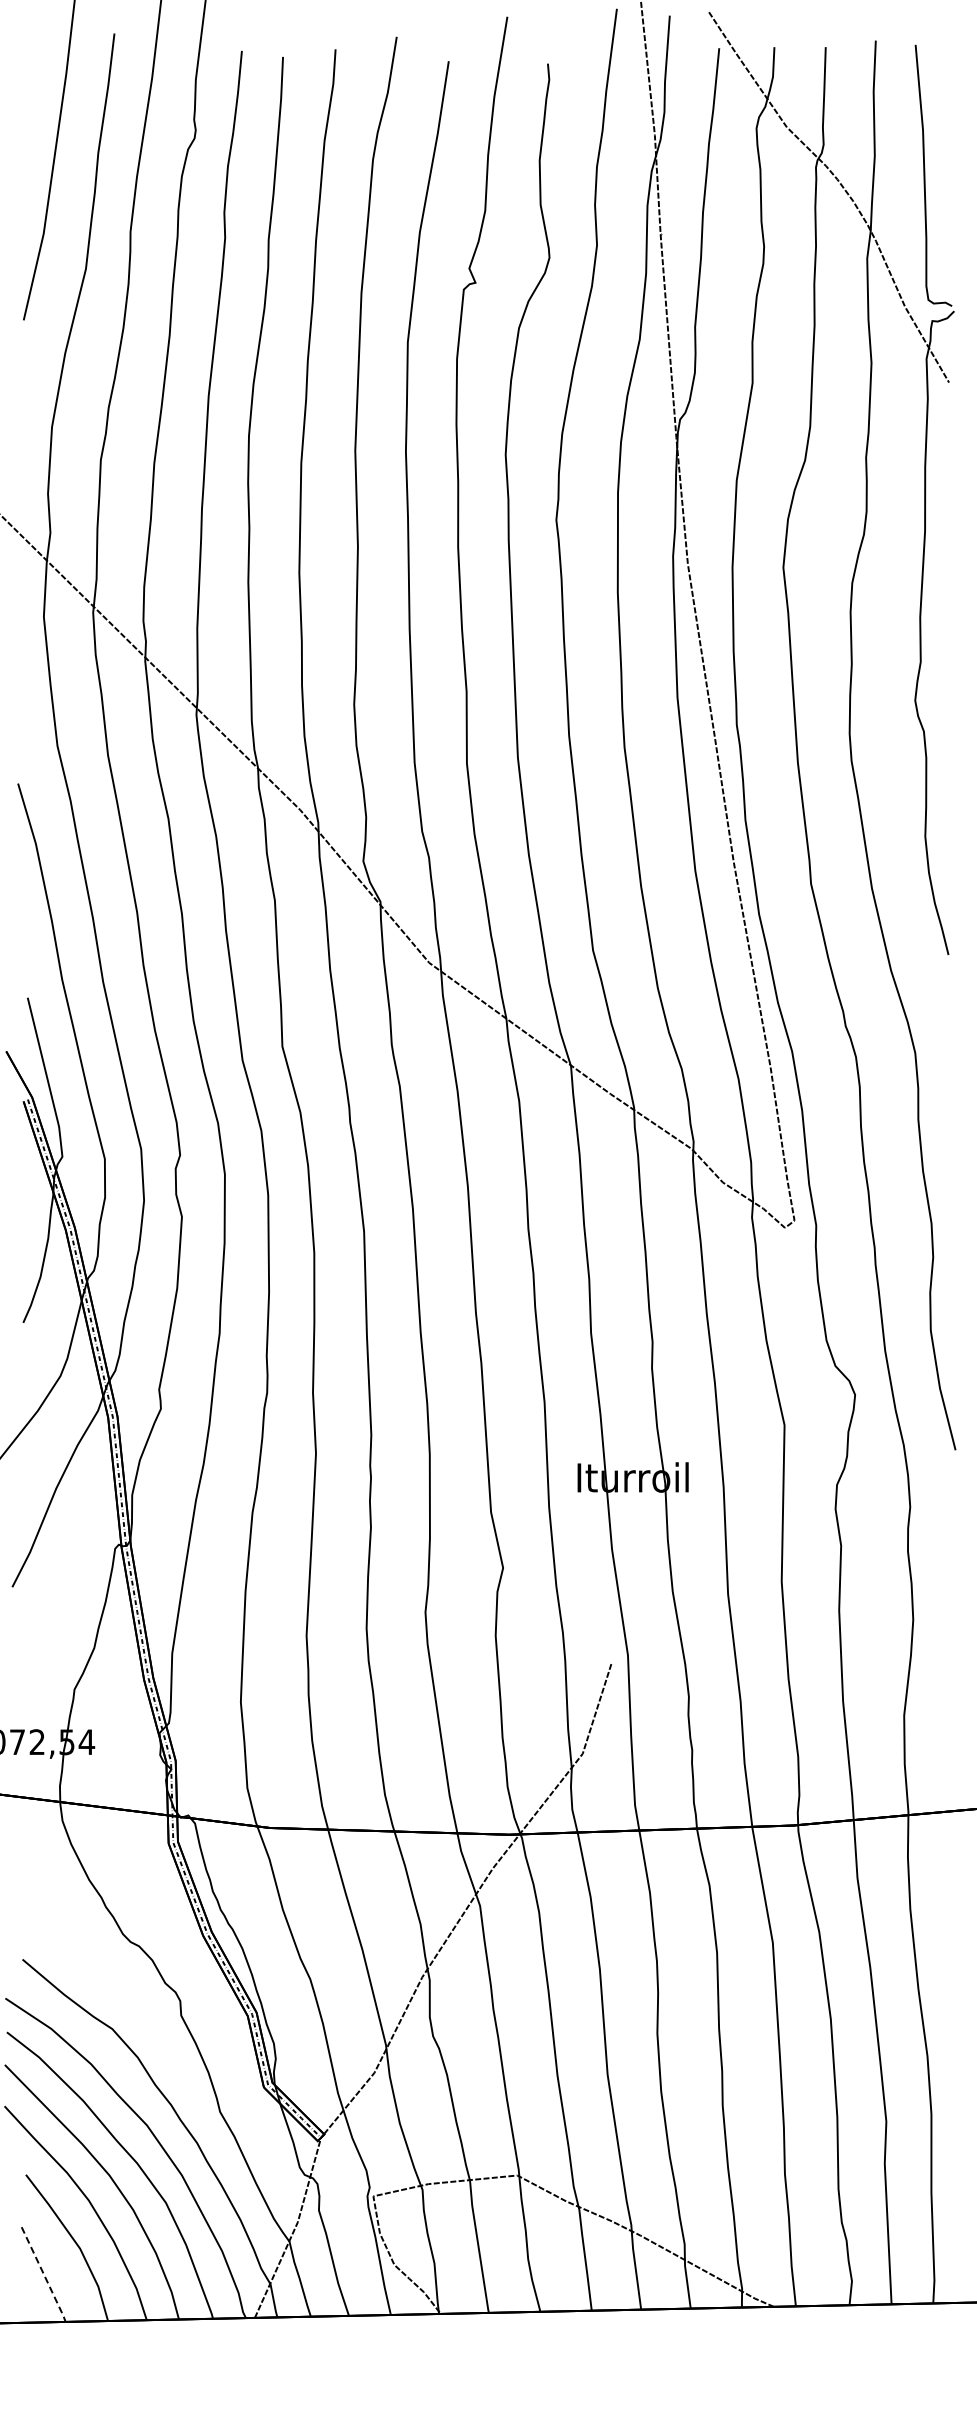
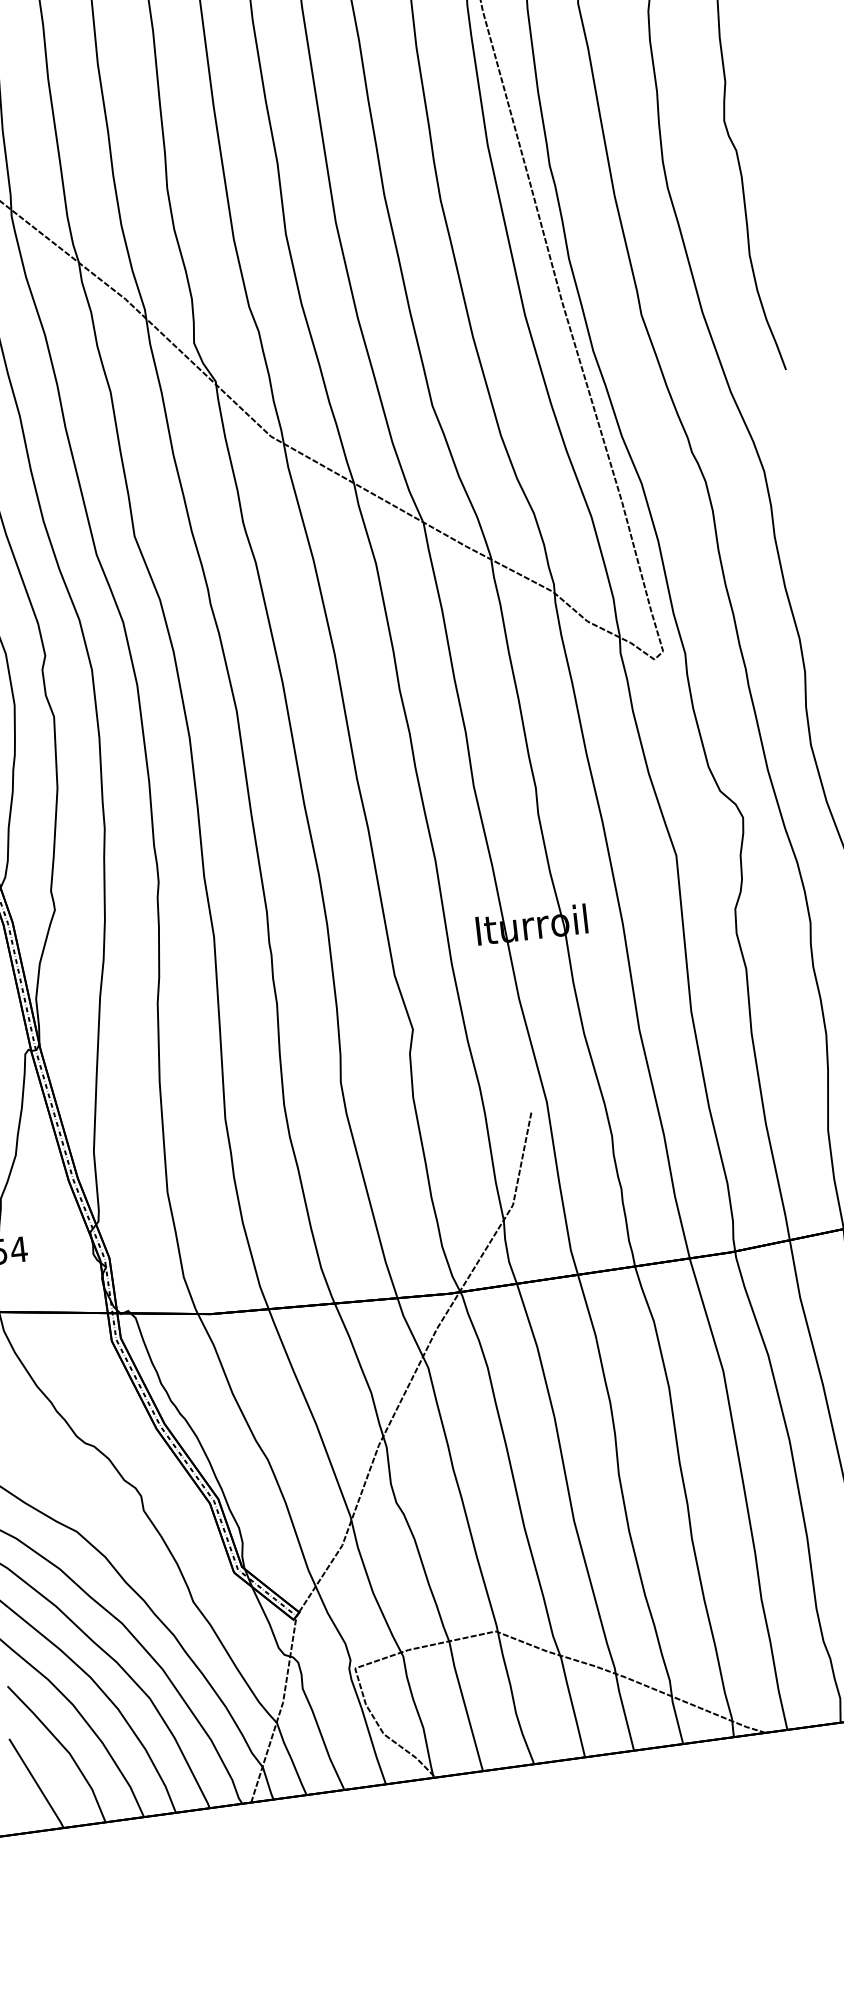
line: (44, 2275) -> (37, 1784), dashed -> solid

